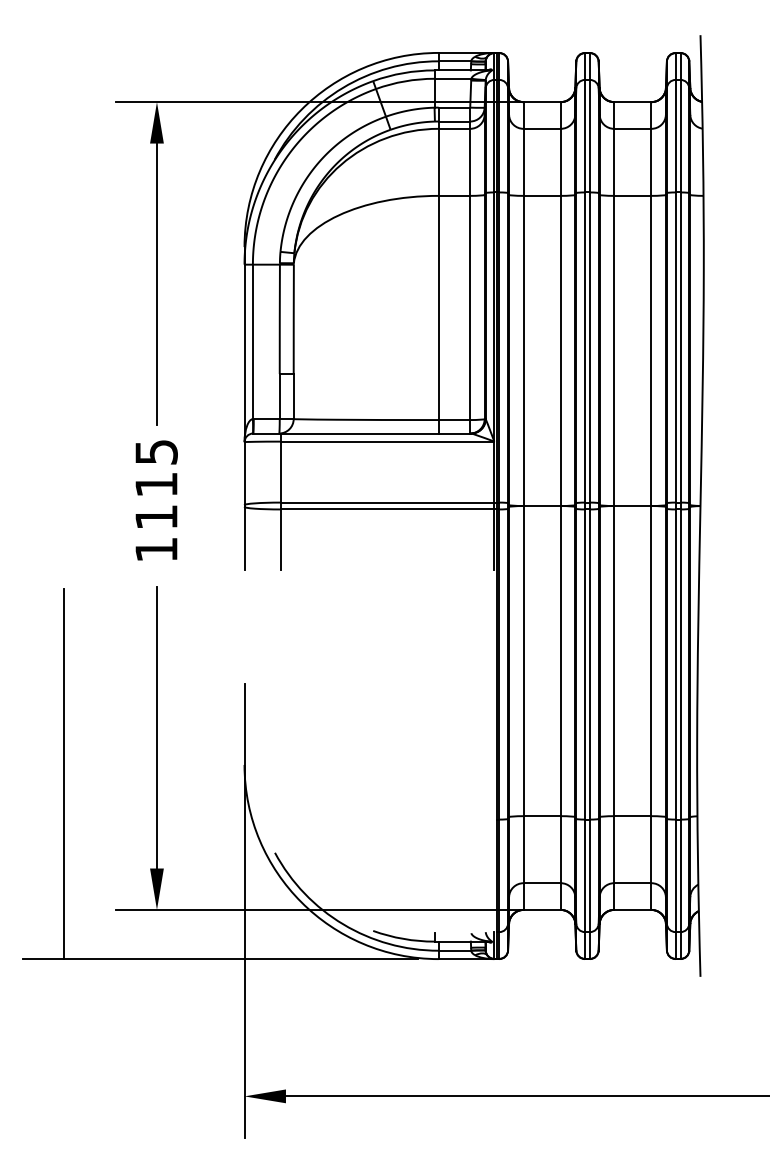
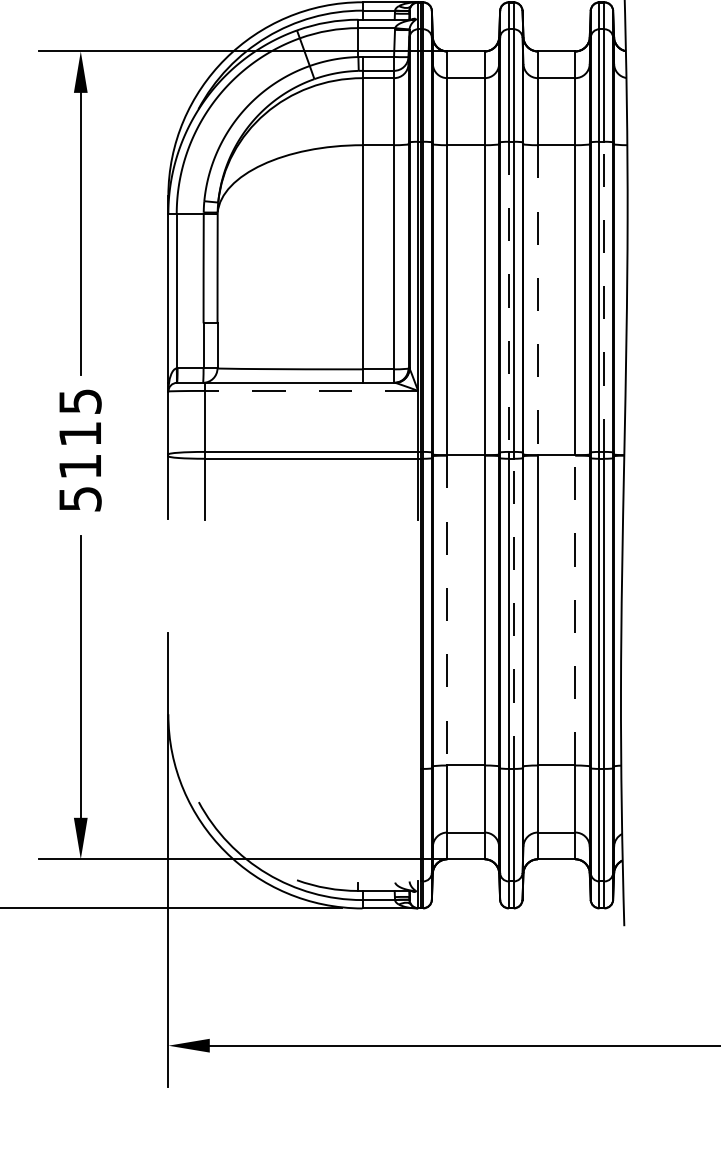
line: (680, 347) -> (604, 296), solid -> dashed
line: (585, 348) -> (509, 297), solid -> dashed
line: (614, 351) -> (538, 300), solid -> dashed
line: (387, 441) -> (311, 390), solid -> dashed
text: (156, 550) -> (80, 499), 1115 -> 5115
line: (651, 660) -> (575, 609), solid -> dashed
line: (523, 661) -> (447, 610), solid -> dashed
line: (589, 664) -> (513, 613), solid -> dashed

